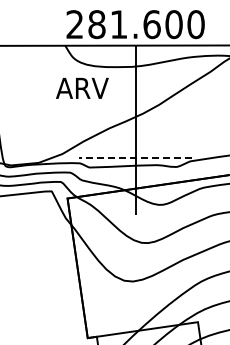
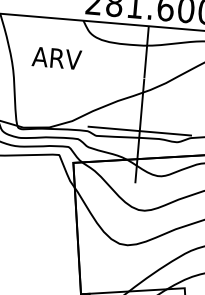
text: (82, 87) -> (57, 57), moved
line: (135, 158) -> (139, 131), dashed -> solid

